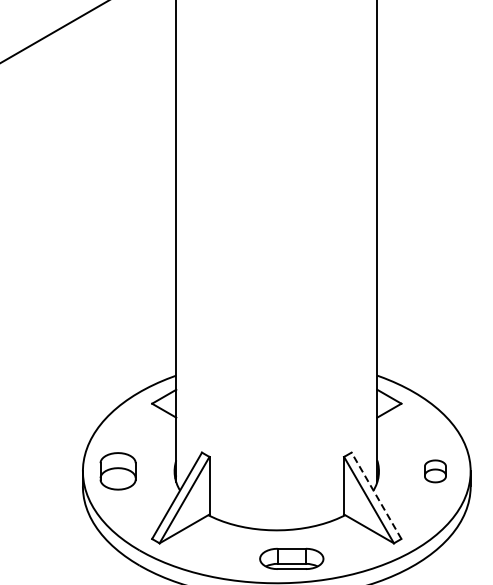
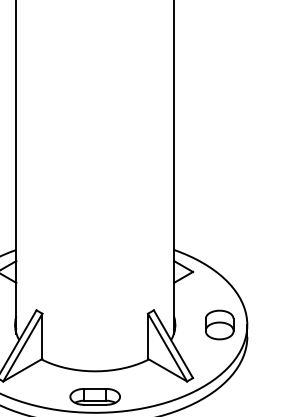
part: (435, 471) -> (219, 325), size x1.67
line: (376, 495) -> (173, 343), dashed -> solid
part: (291, 558) -> (94, 396), moved

